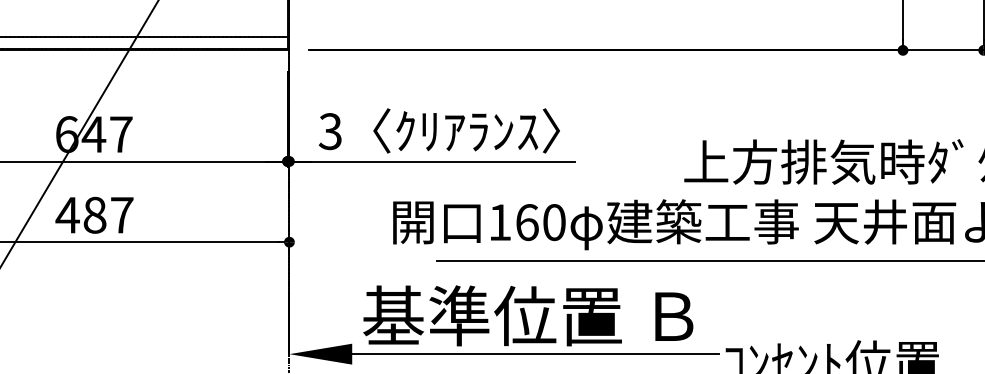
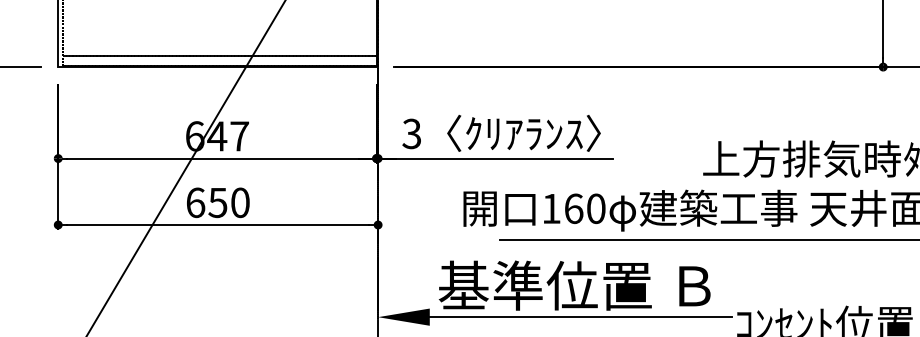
text: (94, 214) -> (217, 202), 487 -> 650

